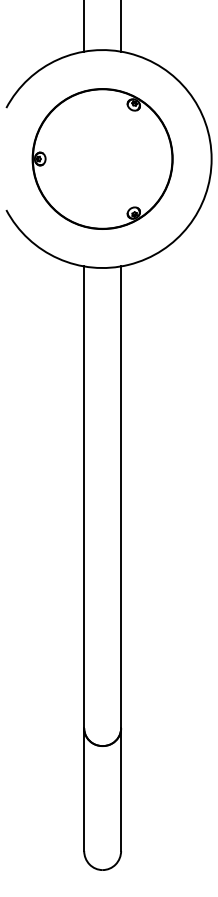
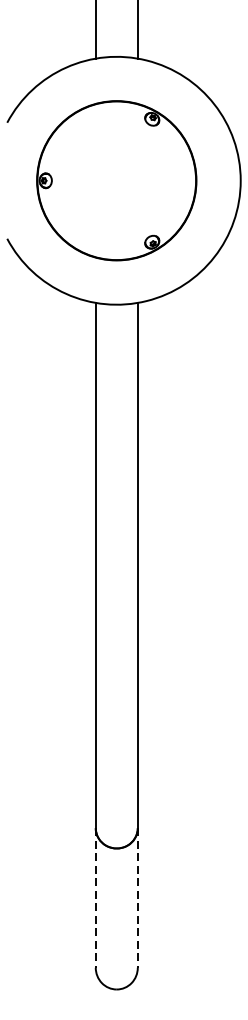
line: (84, 790) -> (96, 898), solid -> dashed
line: (121, 790) -> (138, 898), solid -> dashed

